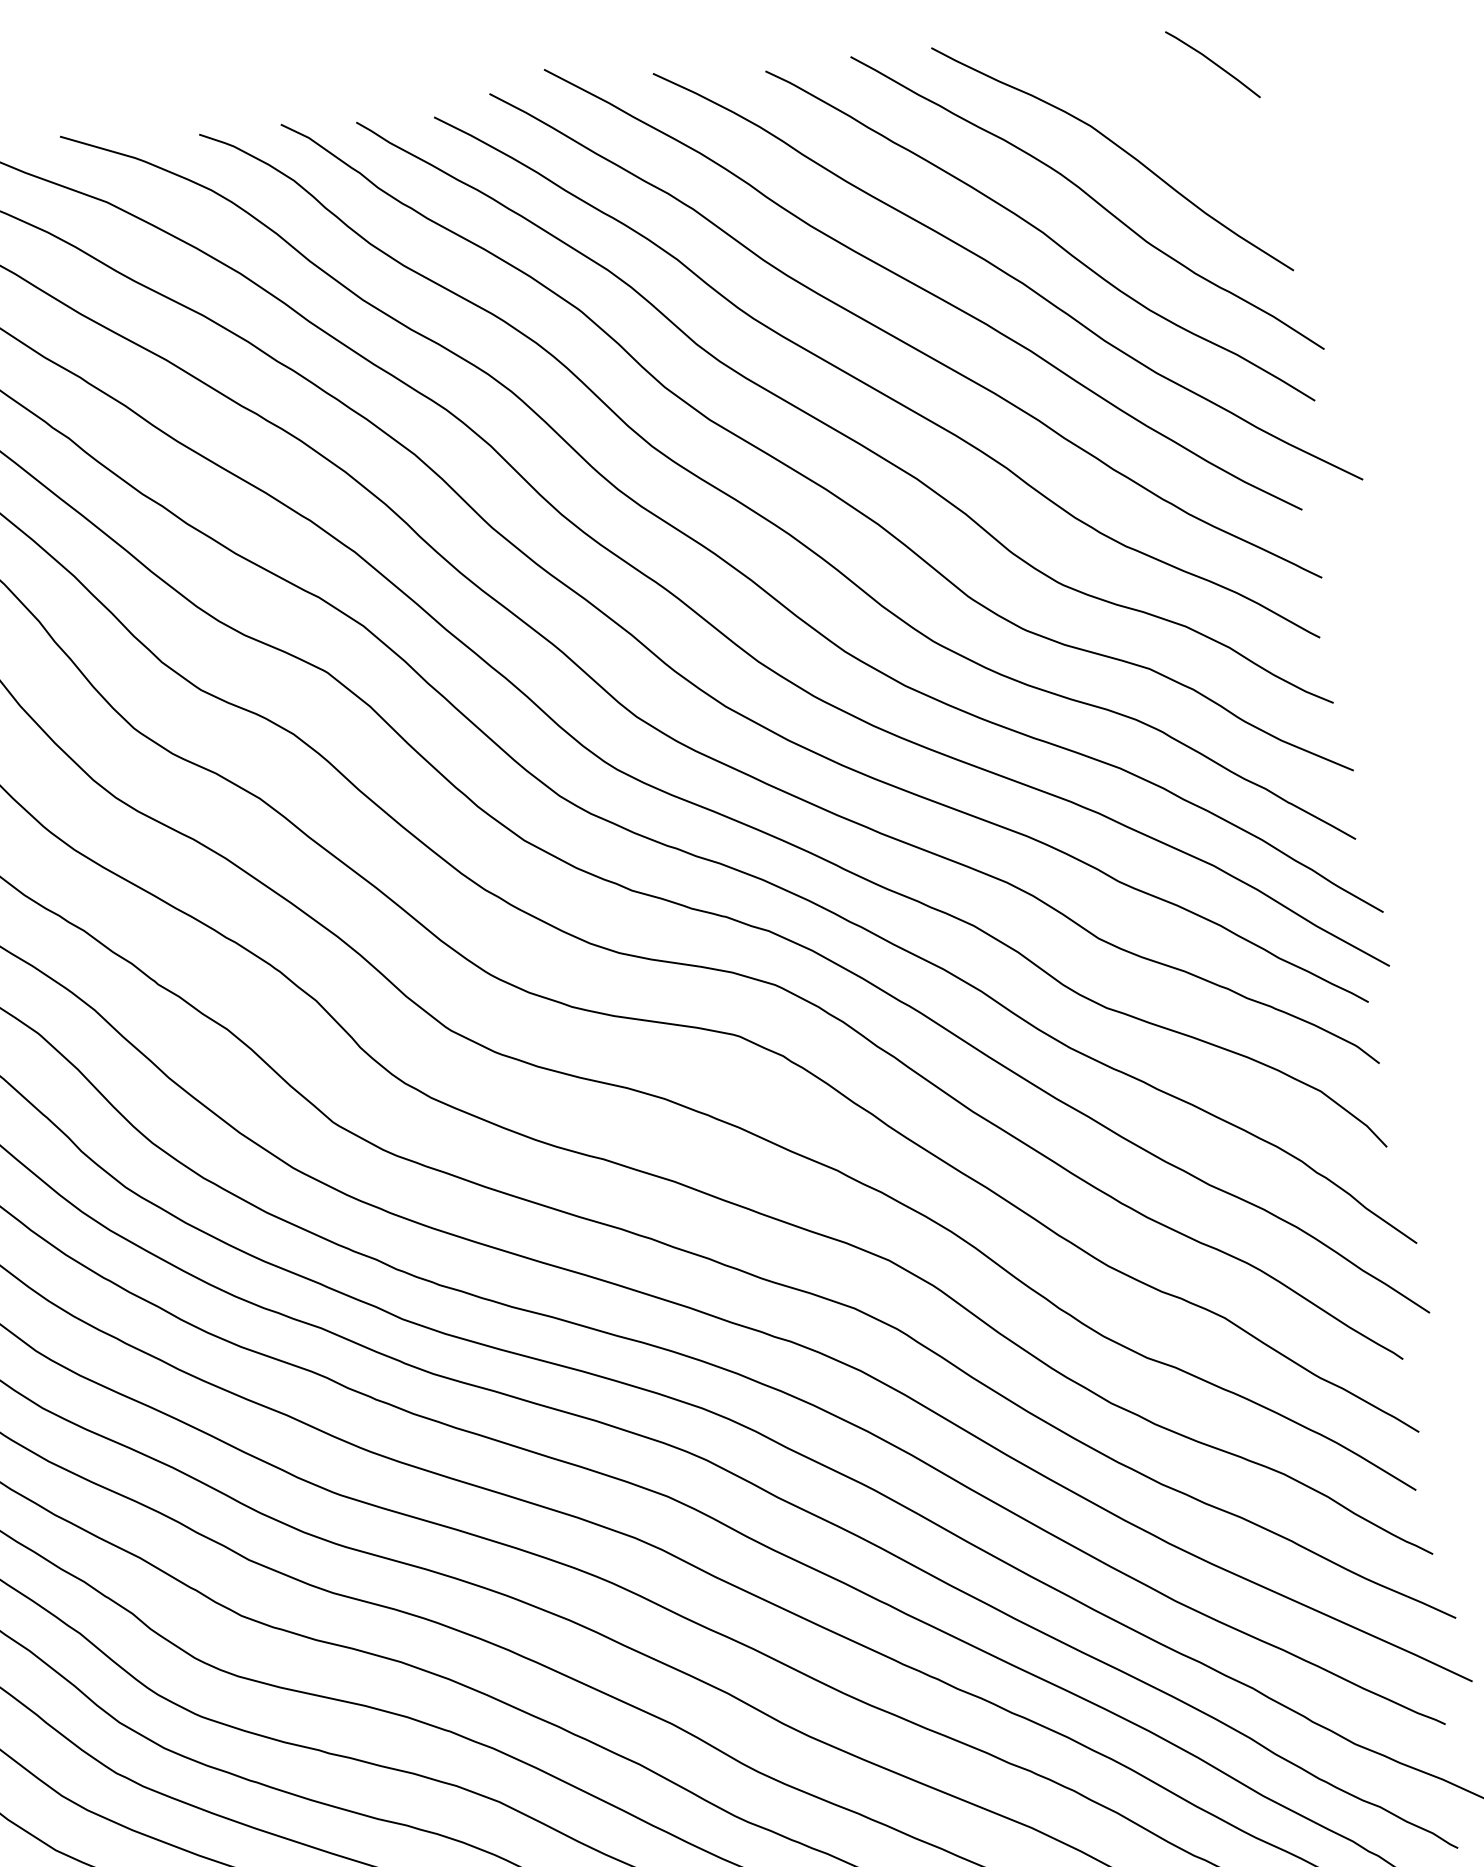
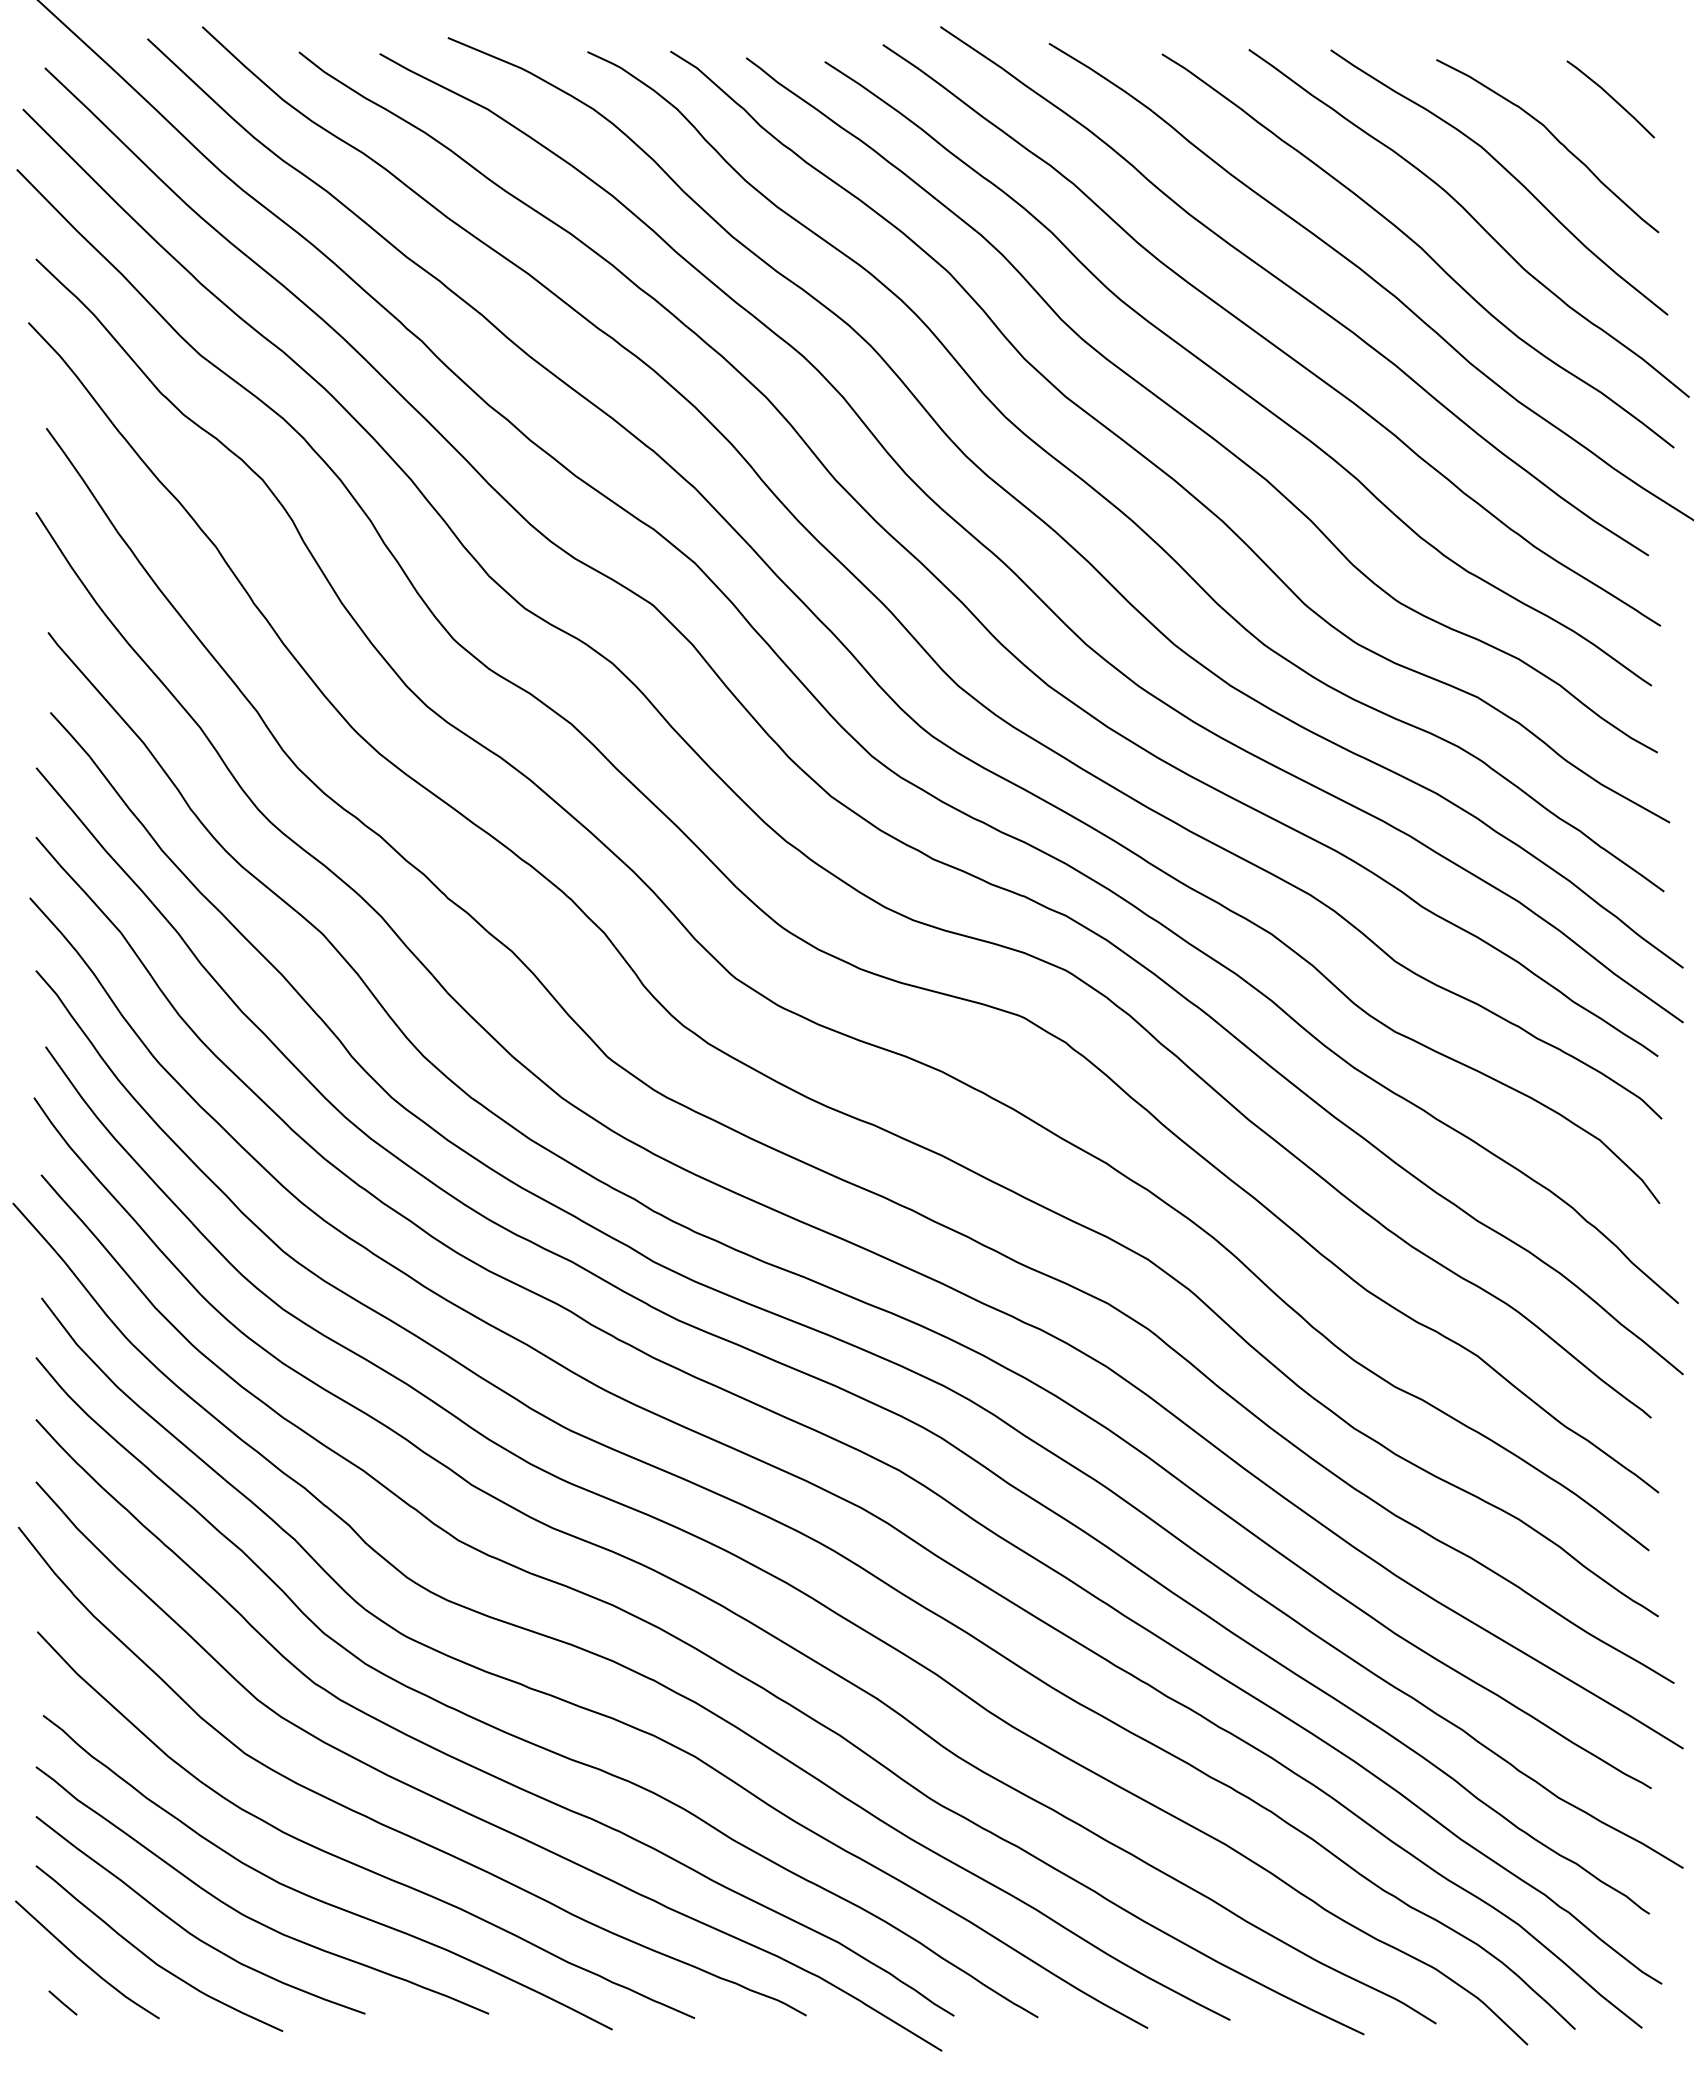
curve: (1161, 109) -> (1554, 138), added

